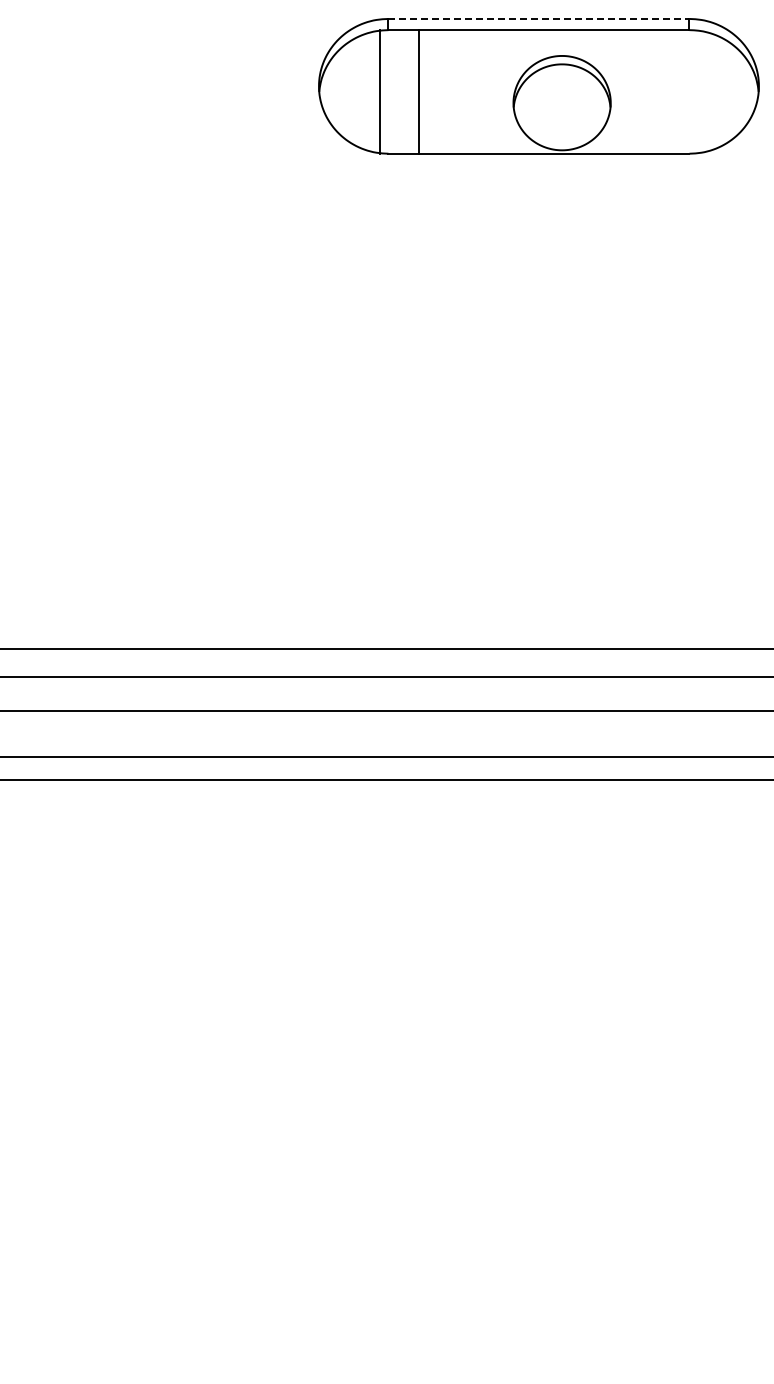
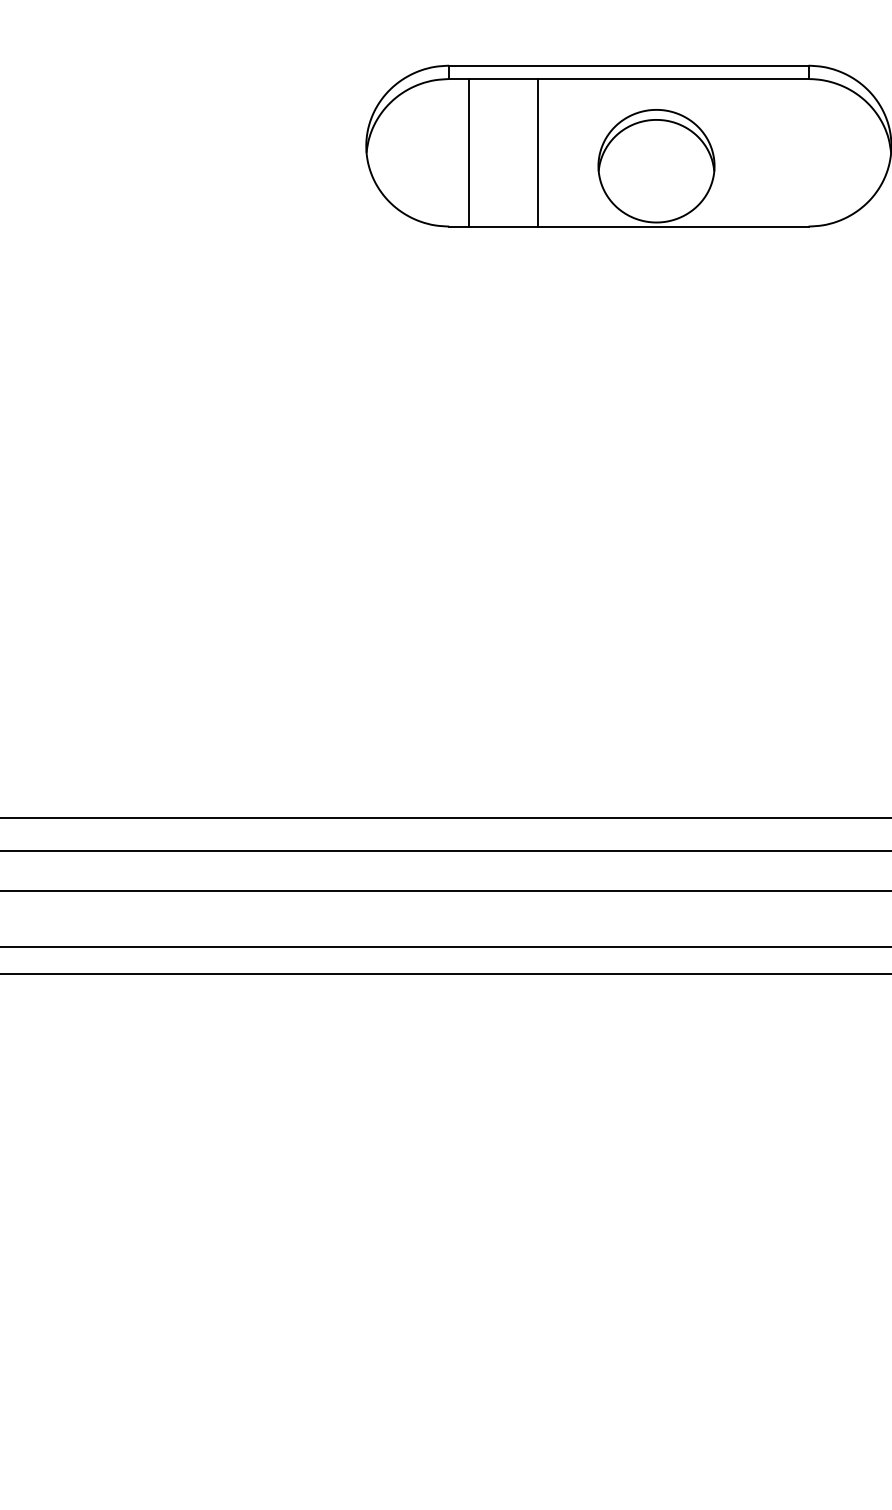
line: (538, 18) -> (628, 65), dashed -> solid
line: (379, 91) -> (468, 152), moved
line: (418, 91) -> (537, 152), moved

